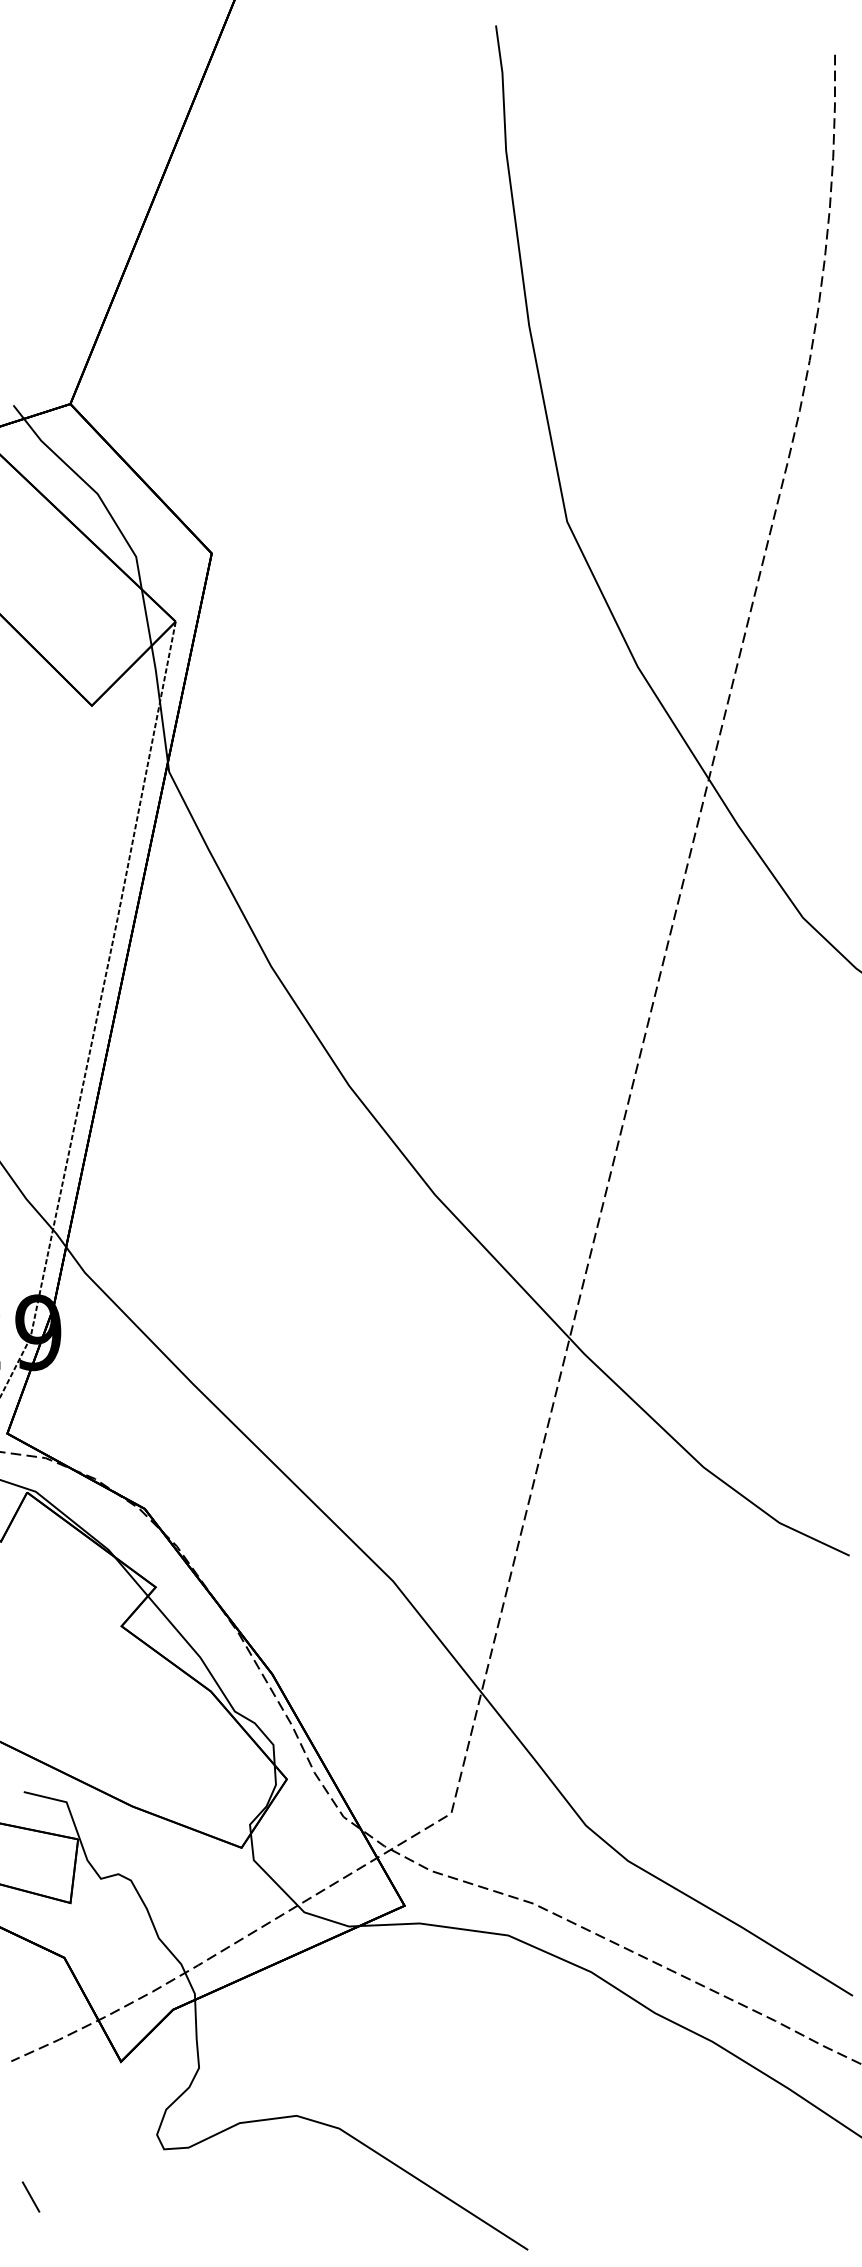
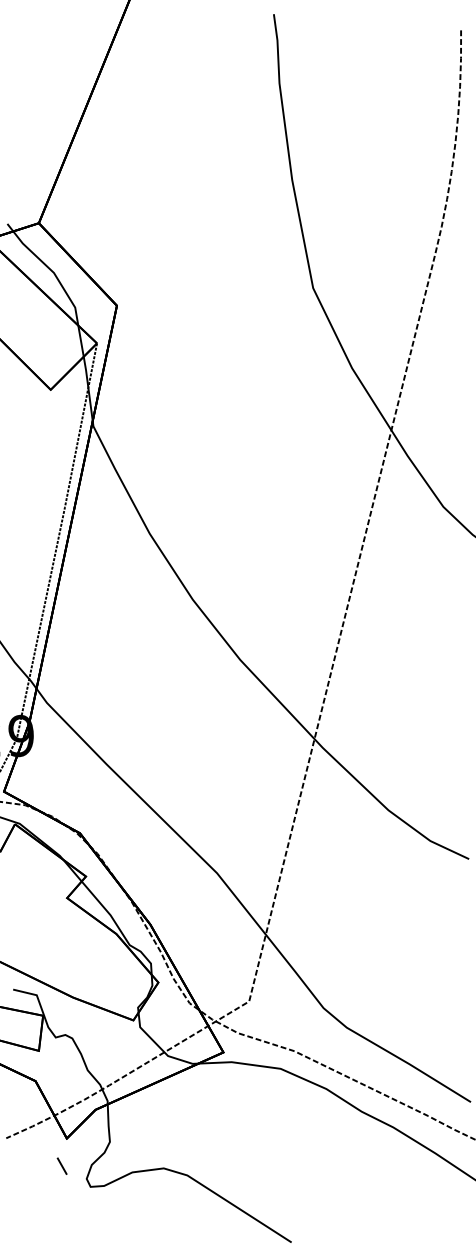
line: (29, 2195) -> (61, 1165), moved

